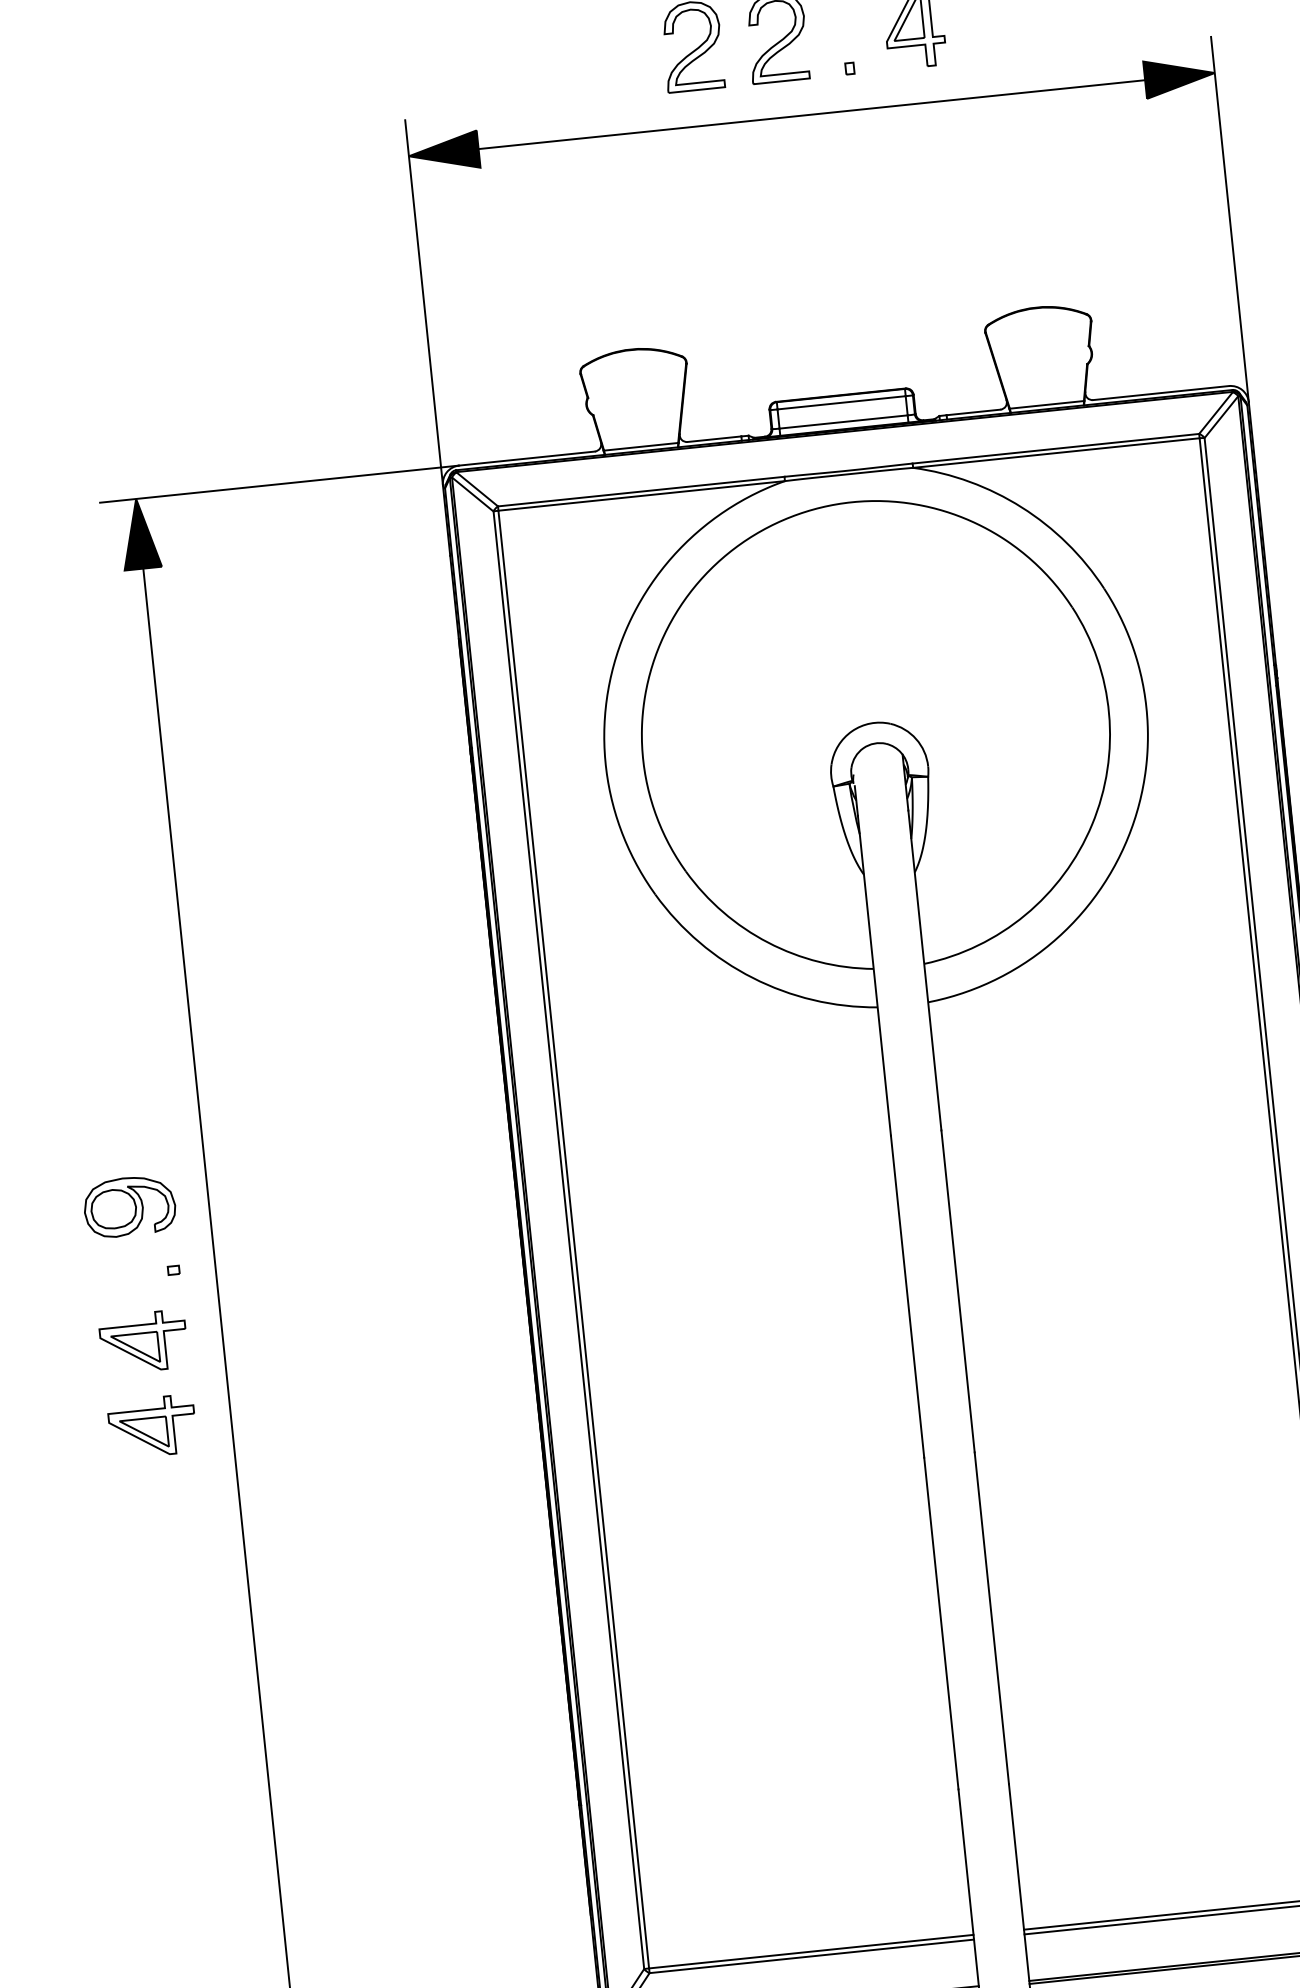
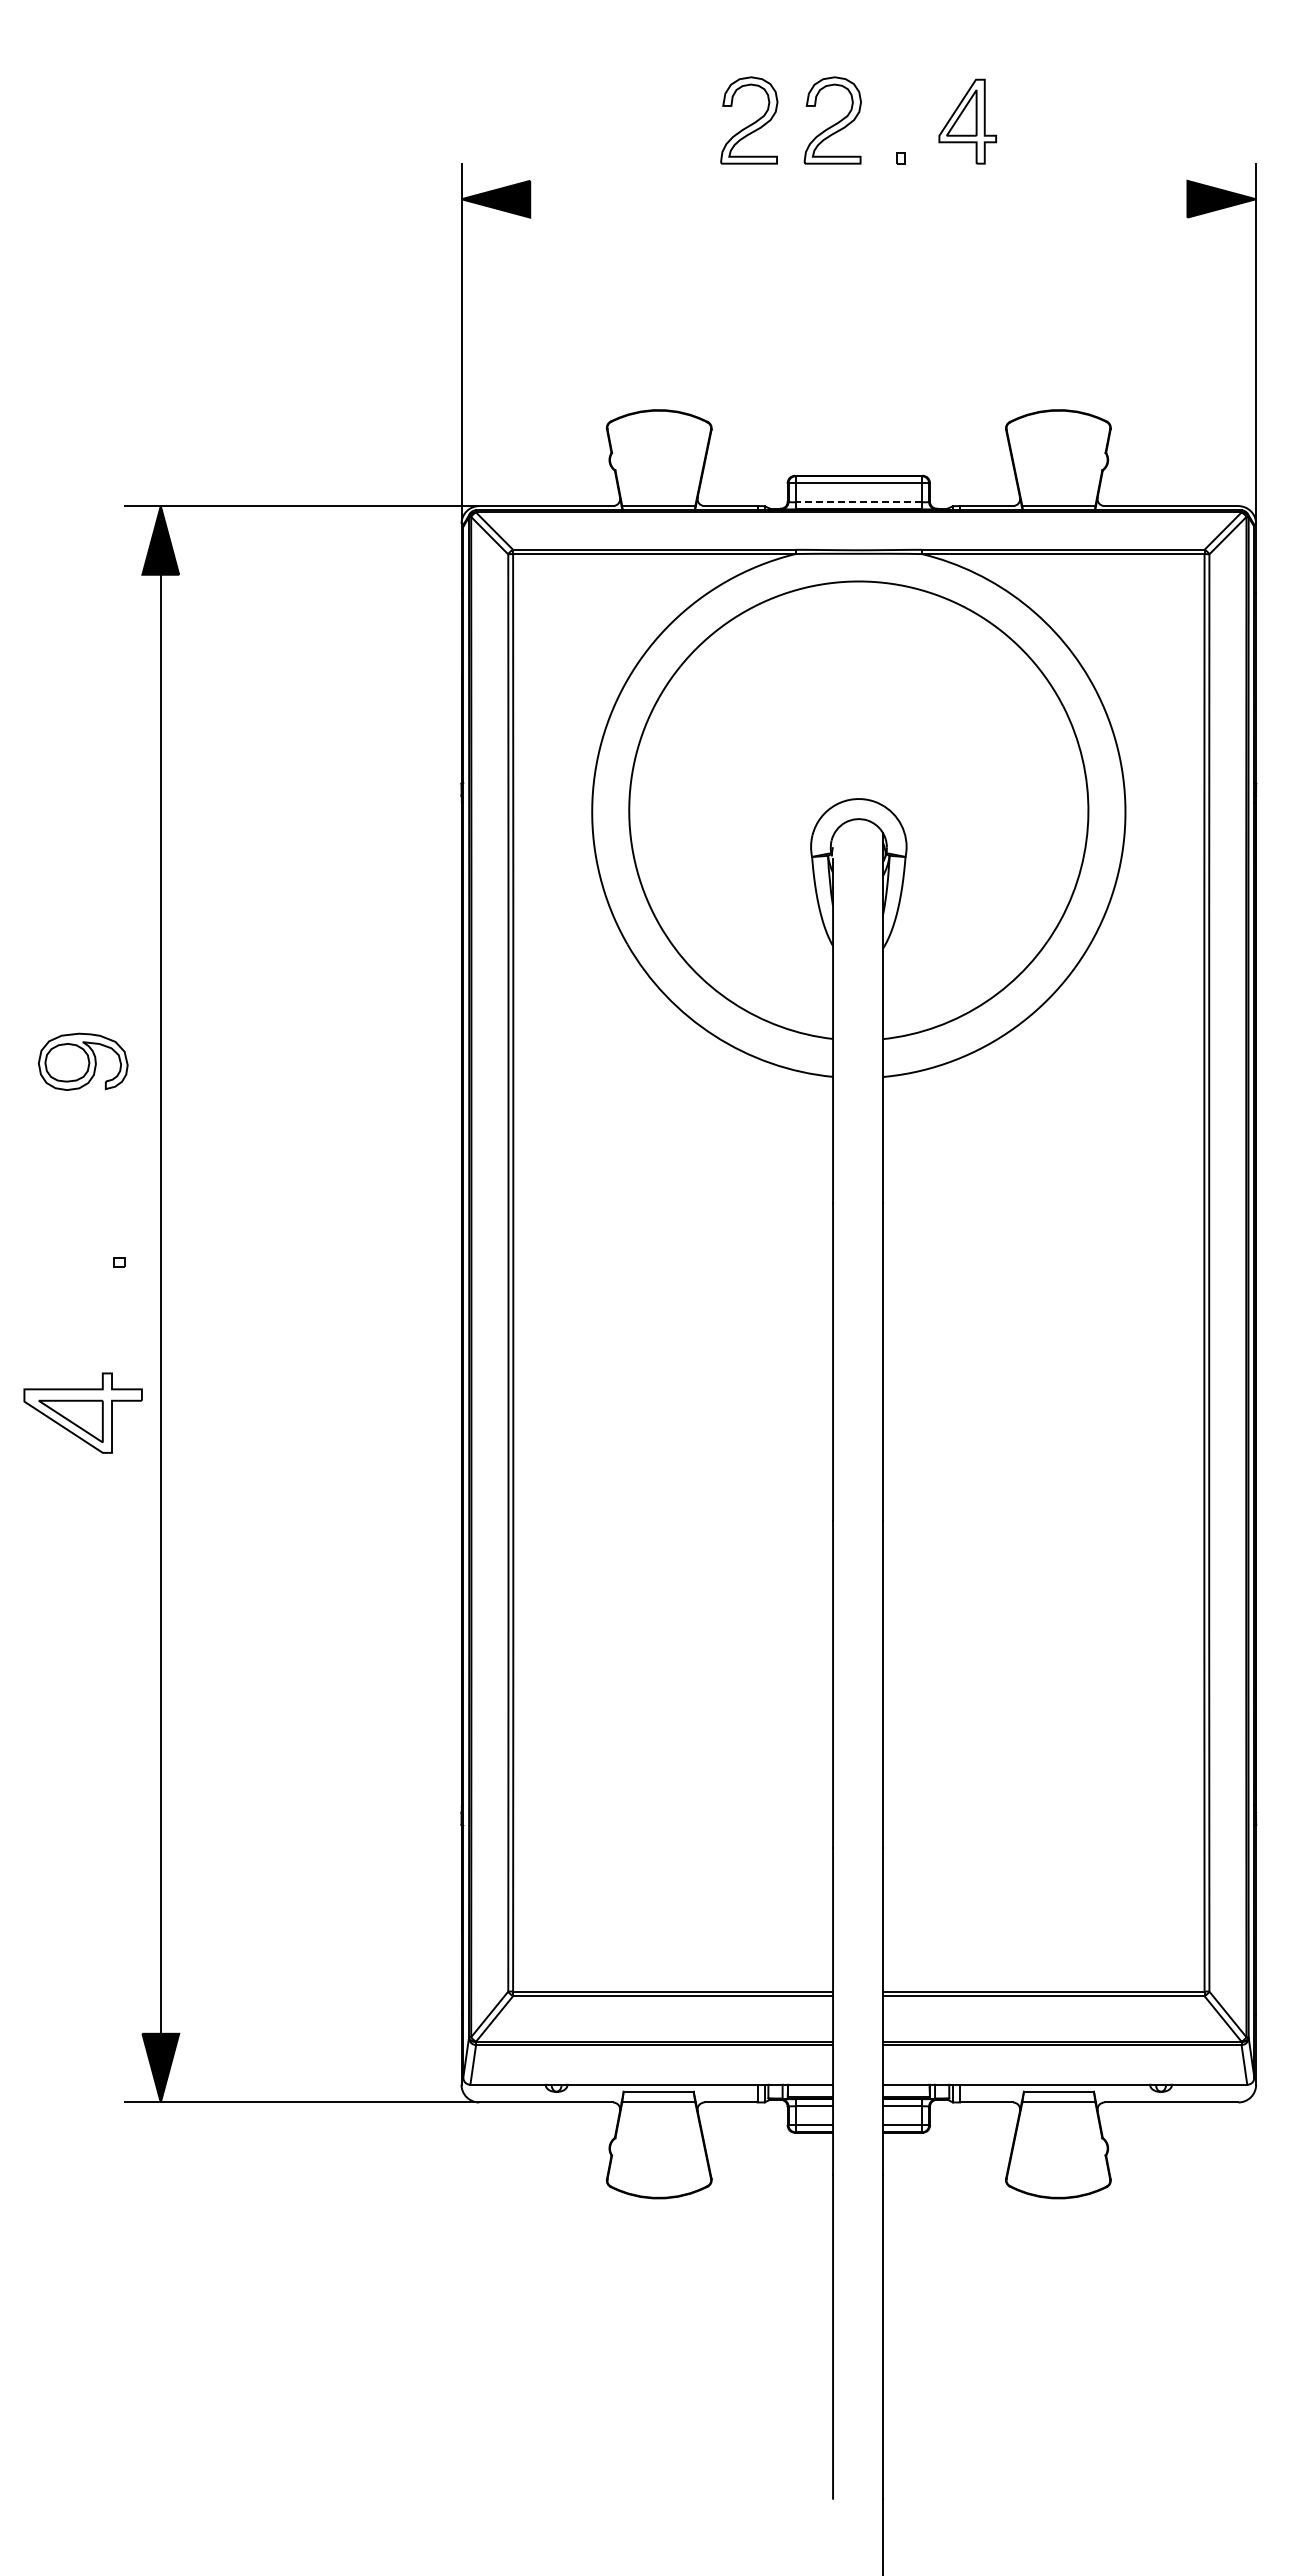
line: (811, 114) -> (858, 199), removed
line: (843, 422) -> (858, 502), solid -> dashed
part: (129, 1206) -> (83, 1061), moved
part: (144, 1342) -> (83, 1329), removed
part: (152, 1426) -> (83, 1412), size x1.4

